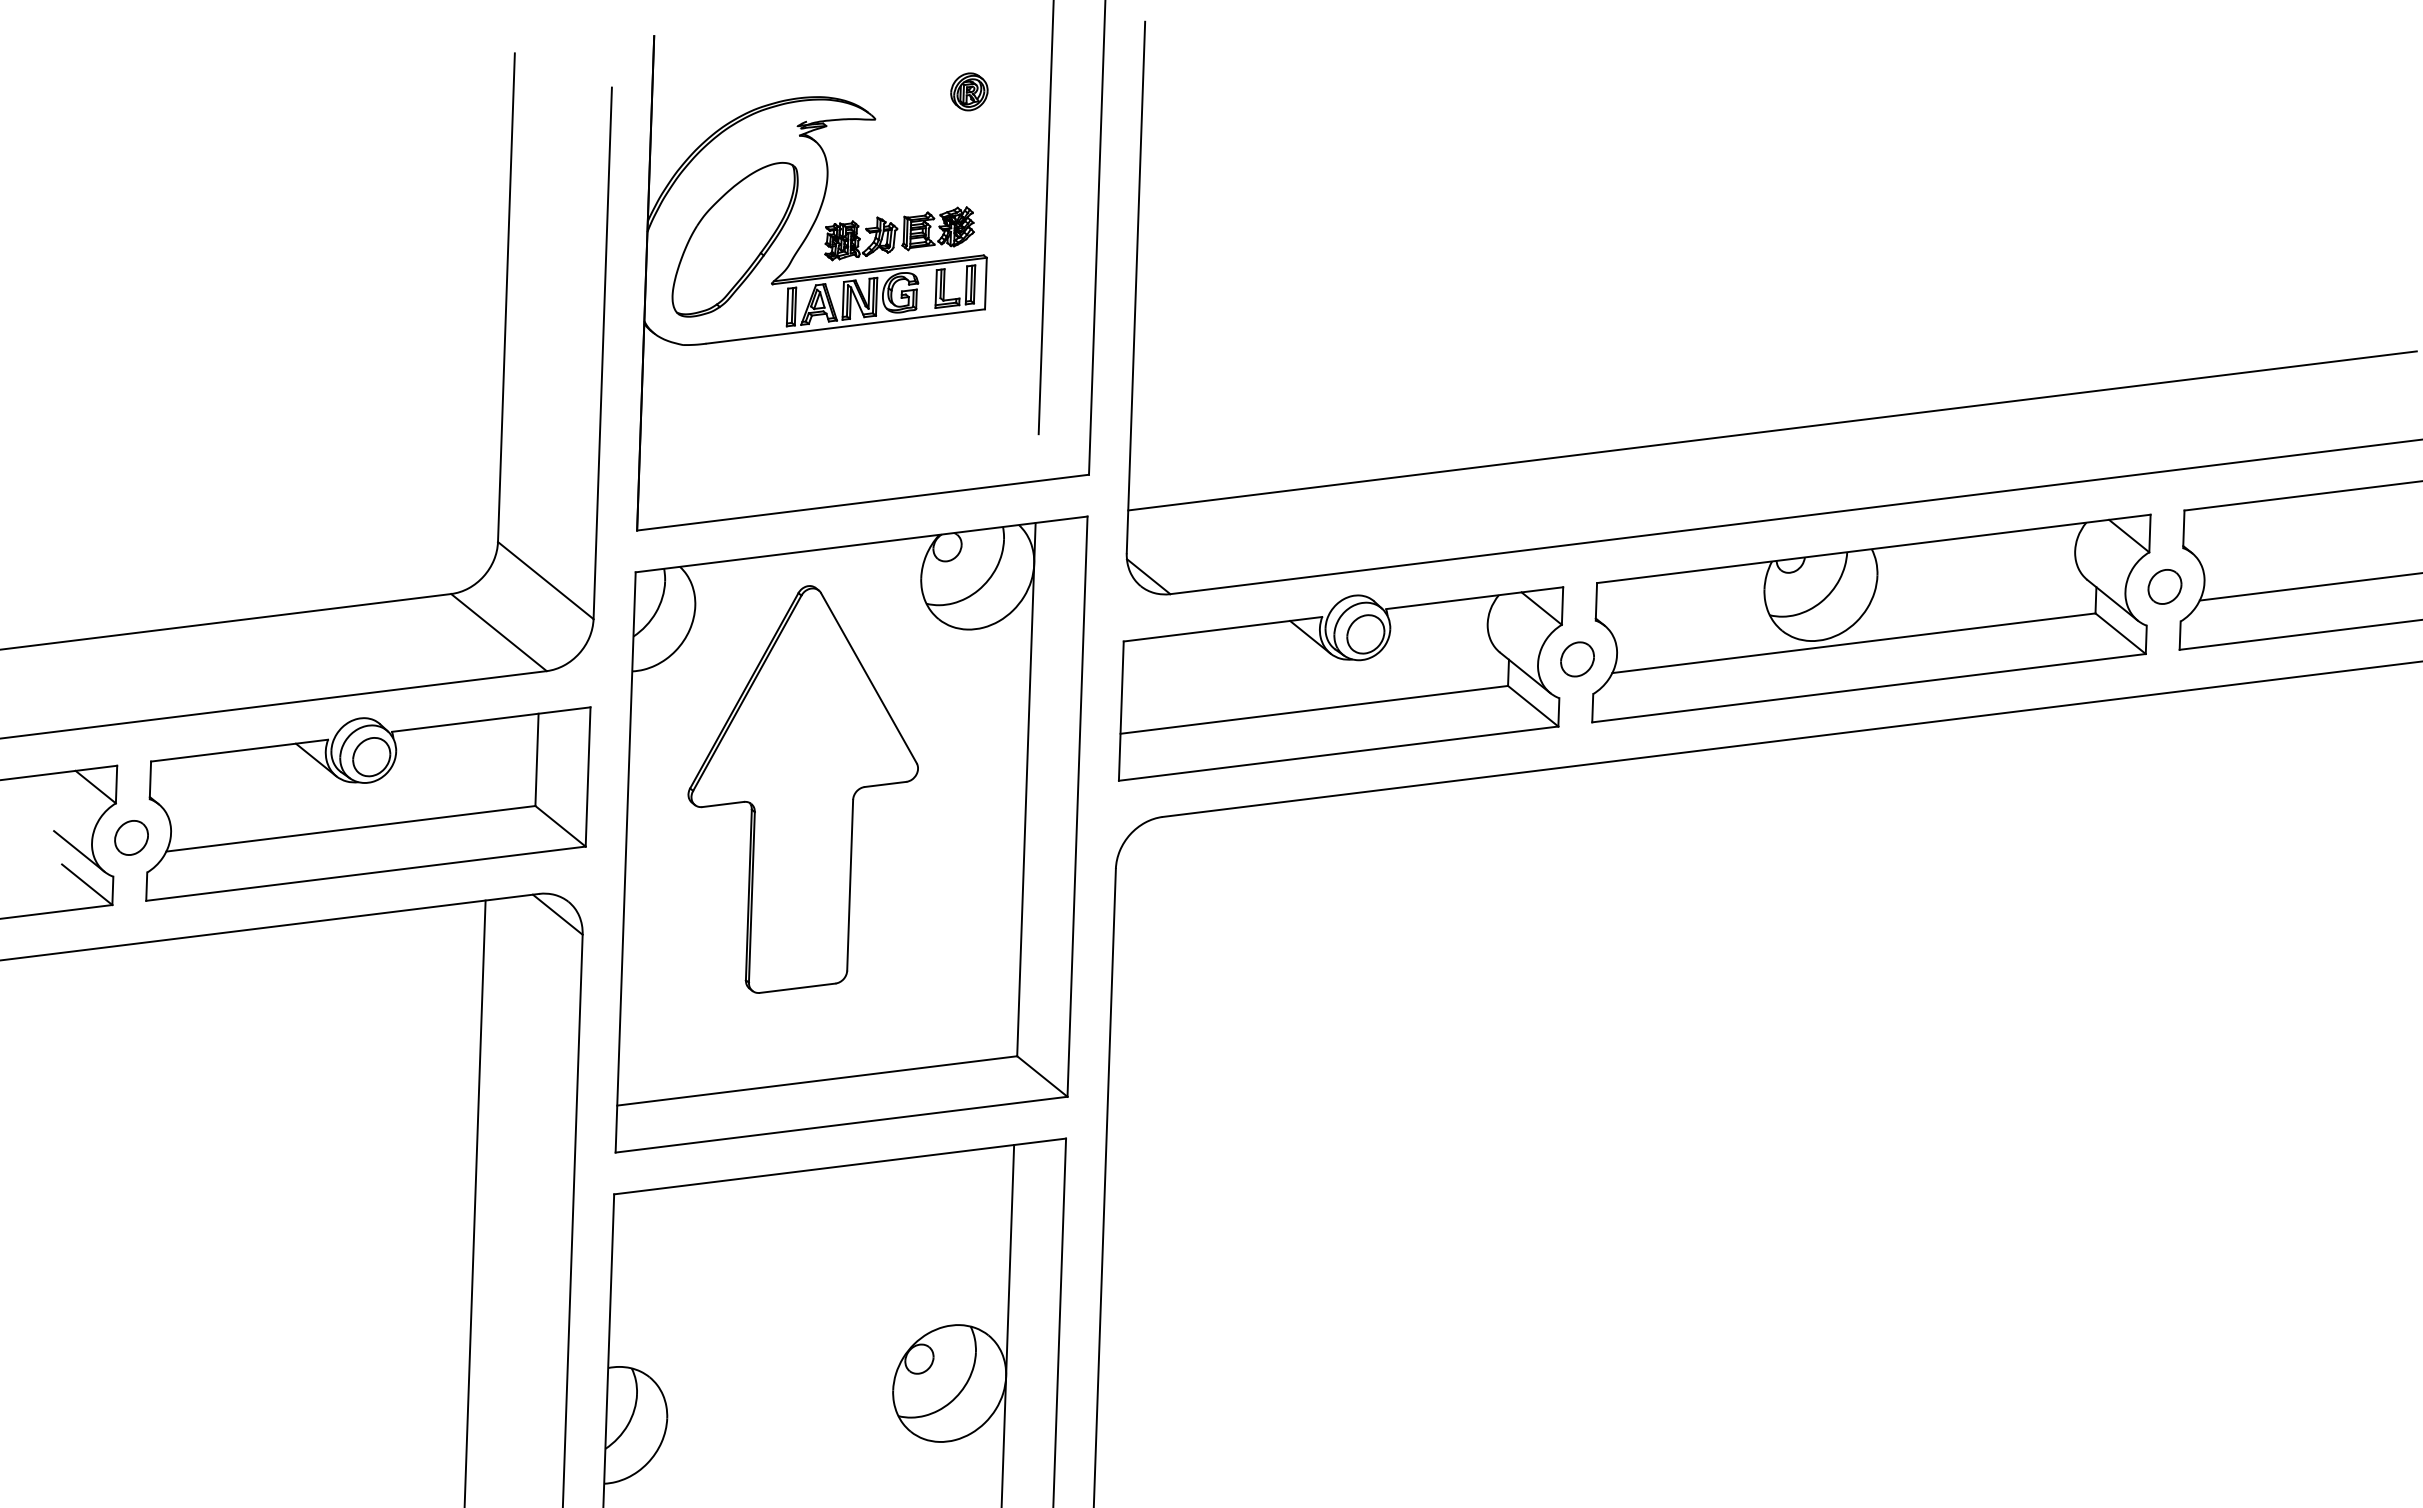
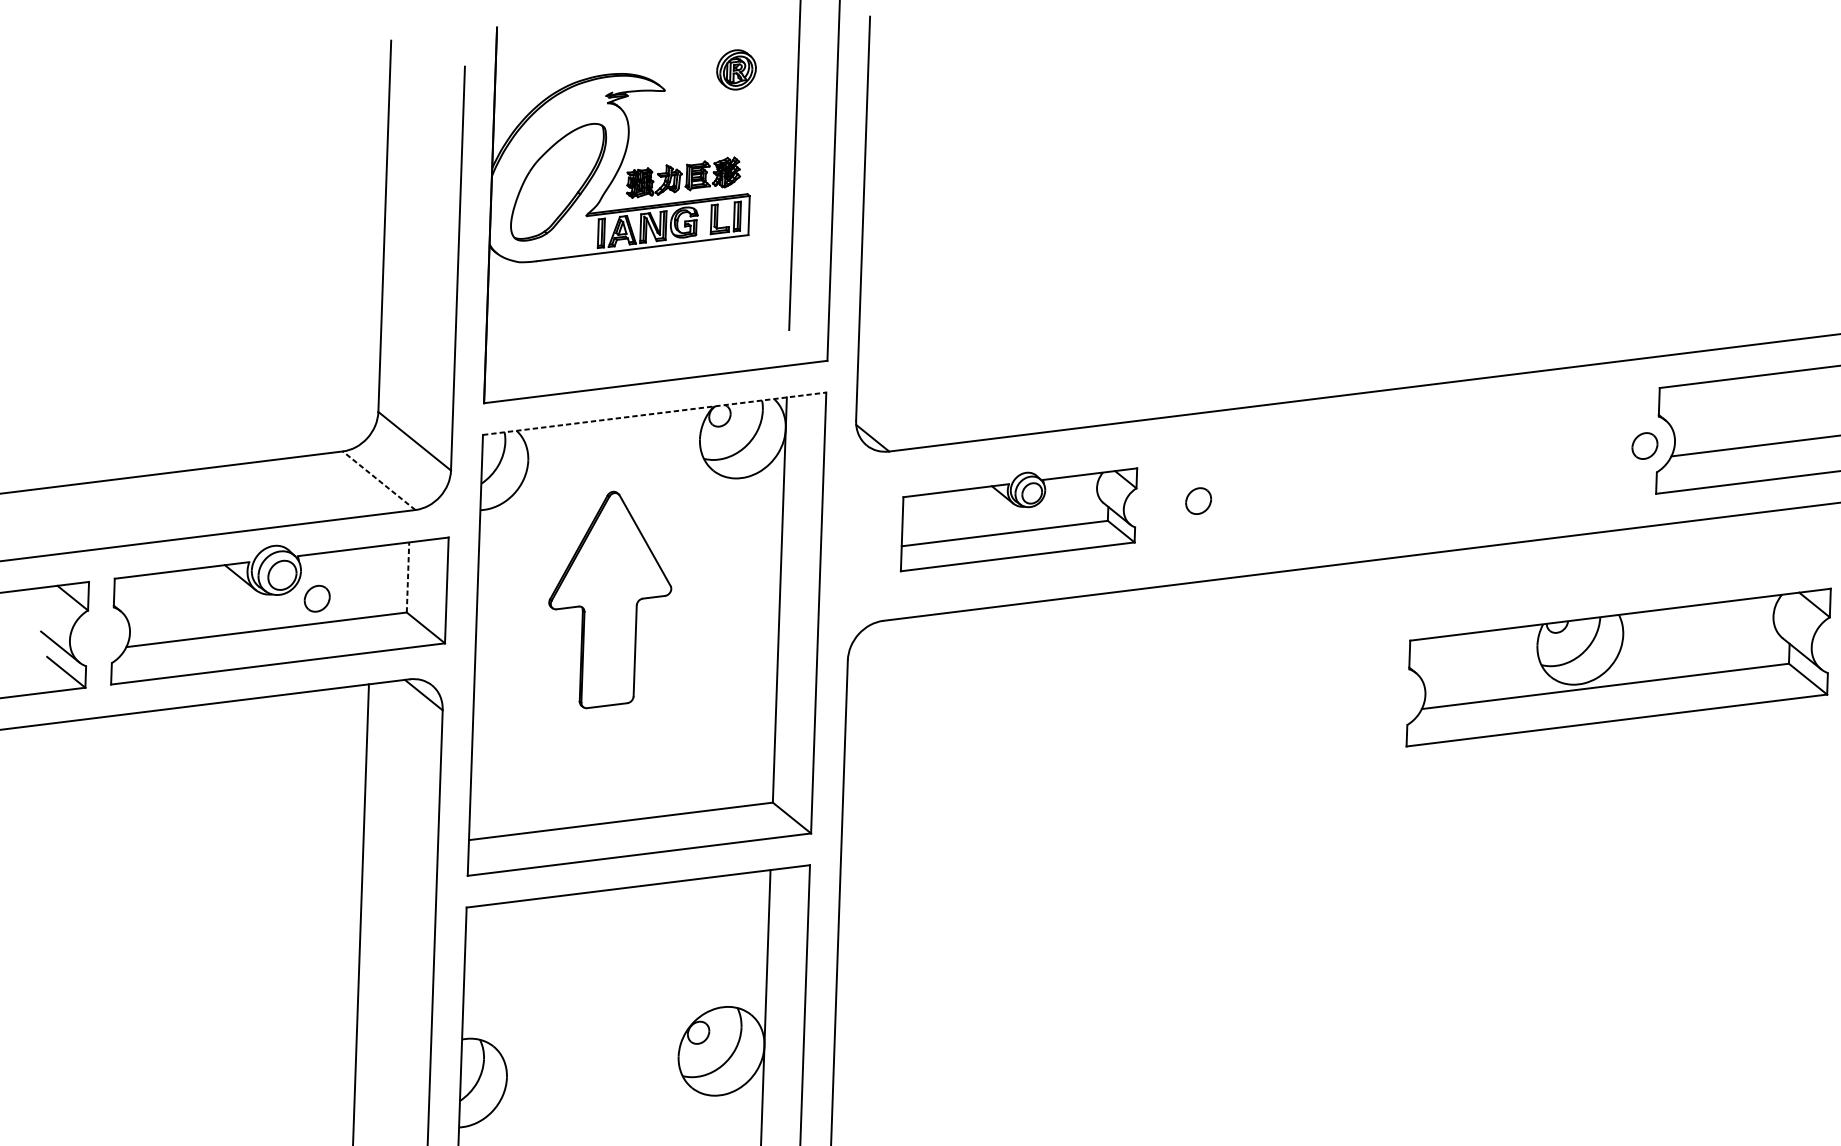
part: (969, 91) -> (736, 69), size x1.4
line: (1772, 430) -> (1346, 327), removed
line: (861, 544) -> (654, 413), solid -> dashed
part: (1871, 618) -> (1618, 667), moved
line: (498, 632) -> (378, 480), solid -> dashed
part: (1341, 683) -> (1019, 519), size x0.7
line: (537, 759) -> (408, 577), solid -> dashed
part: (802, 789) -> (609, 599), size x0.7
part: (131, 837) -> (317, 598), moved

